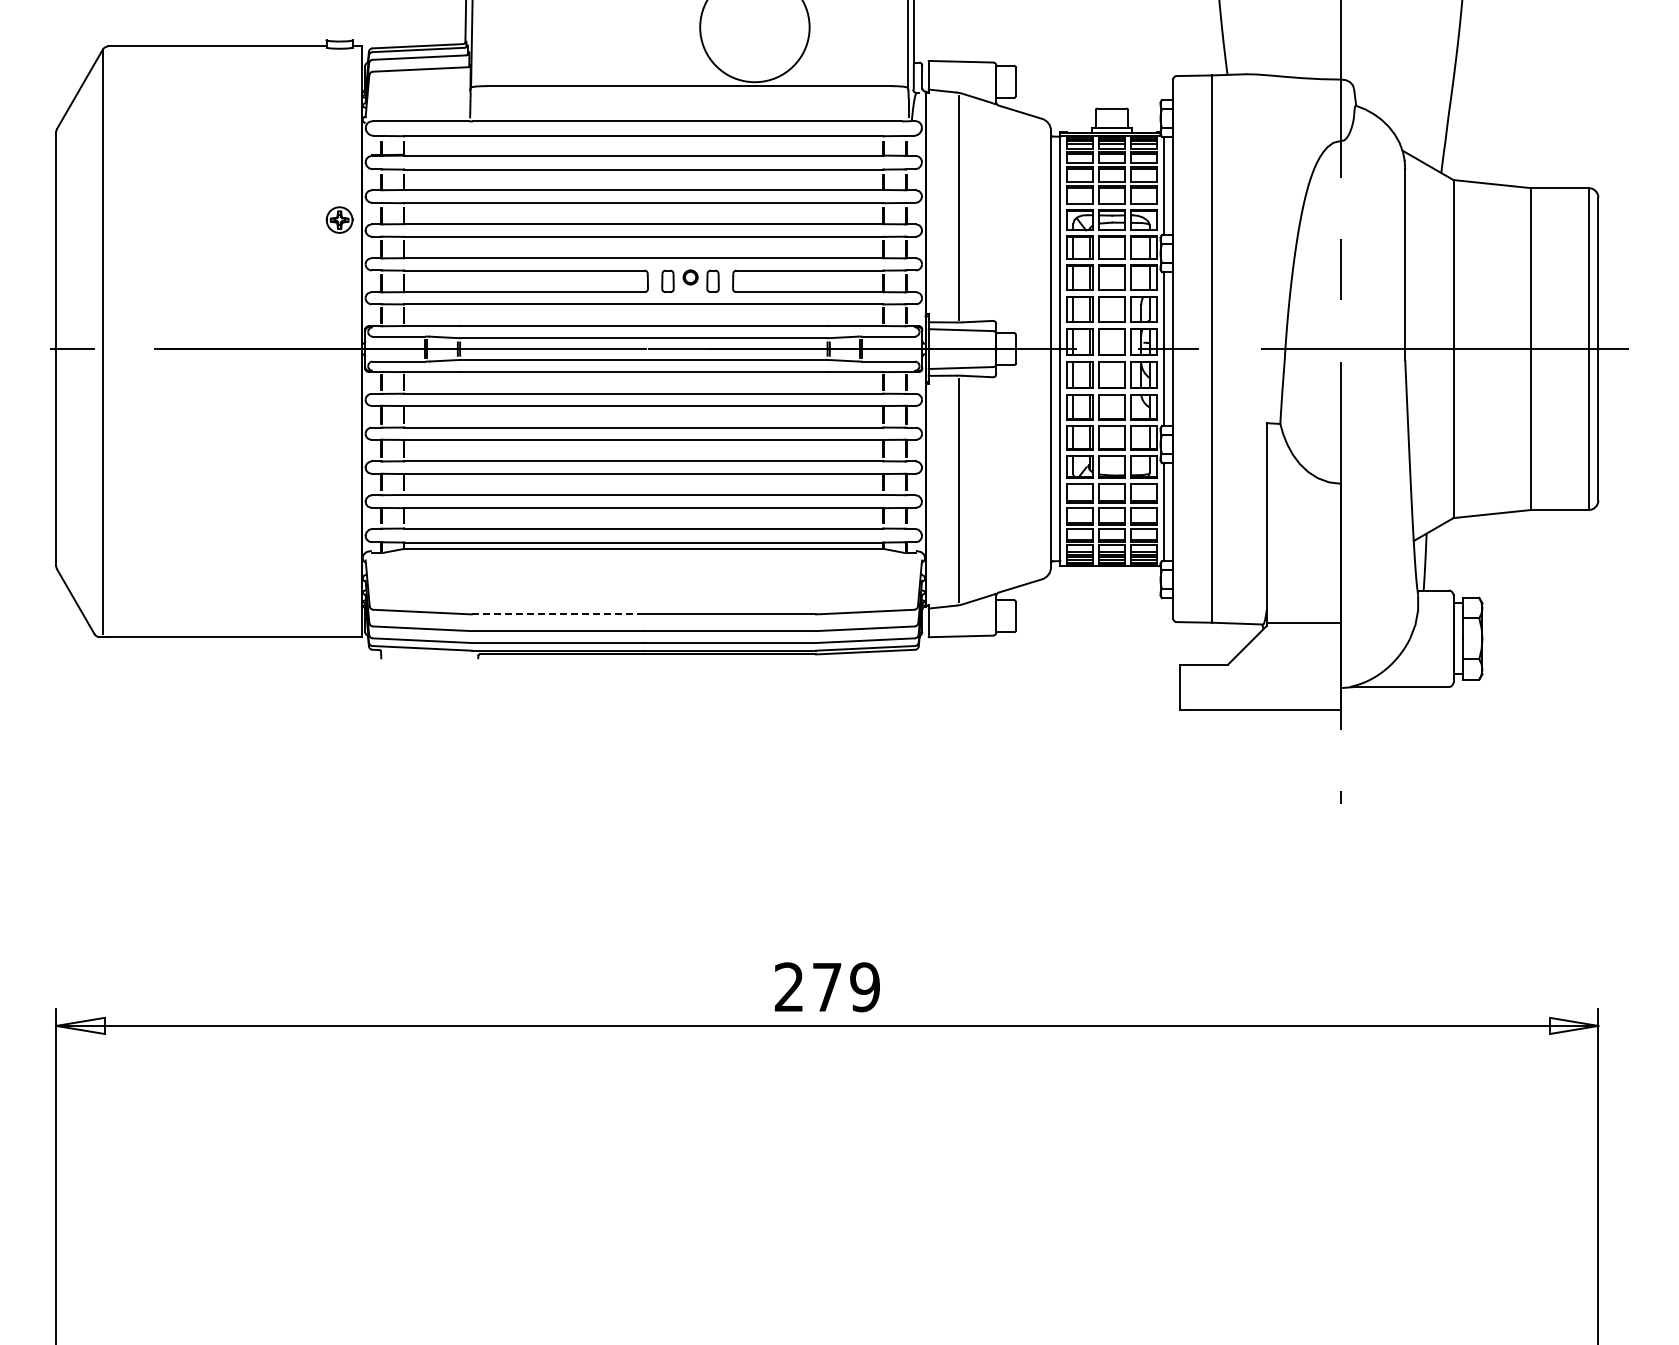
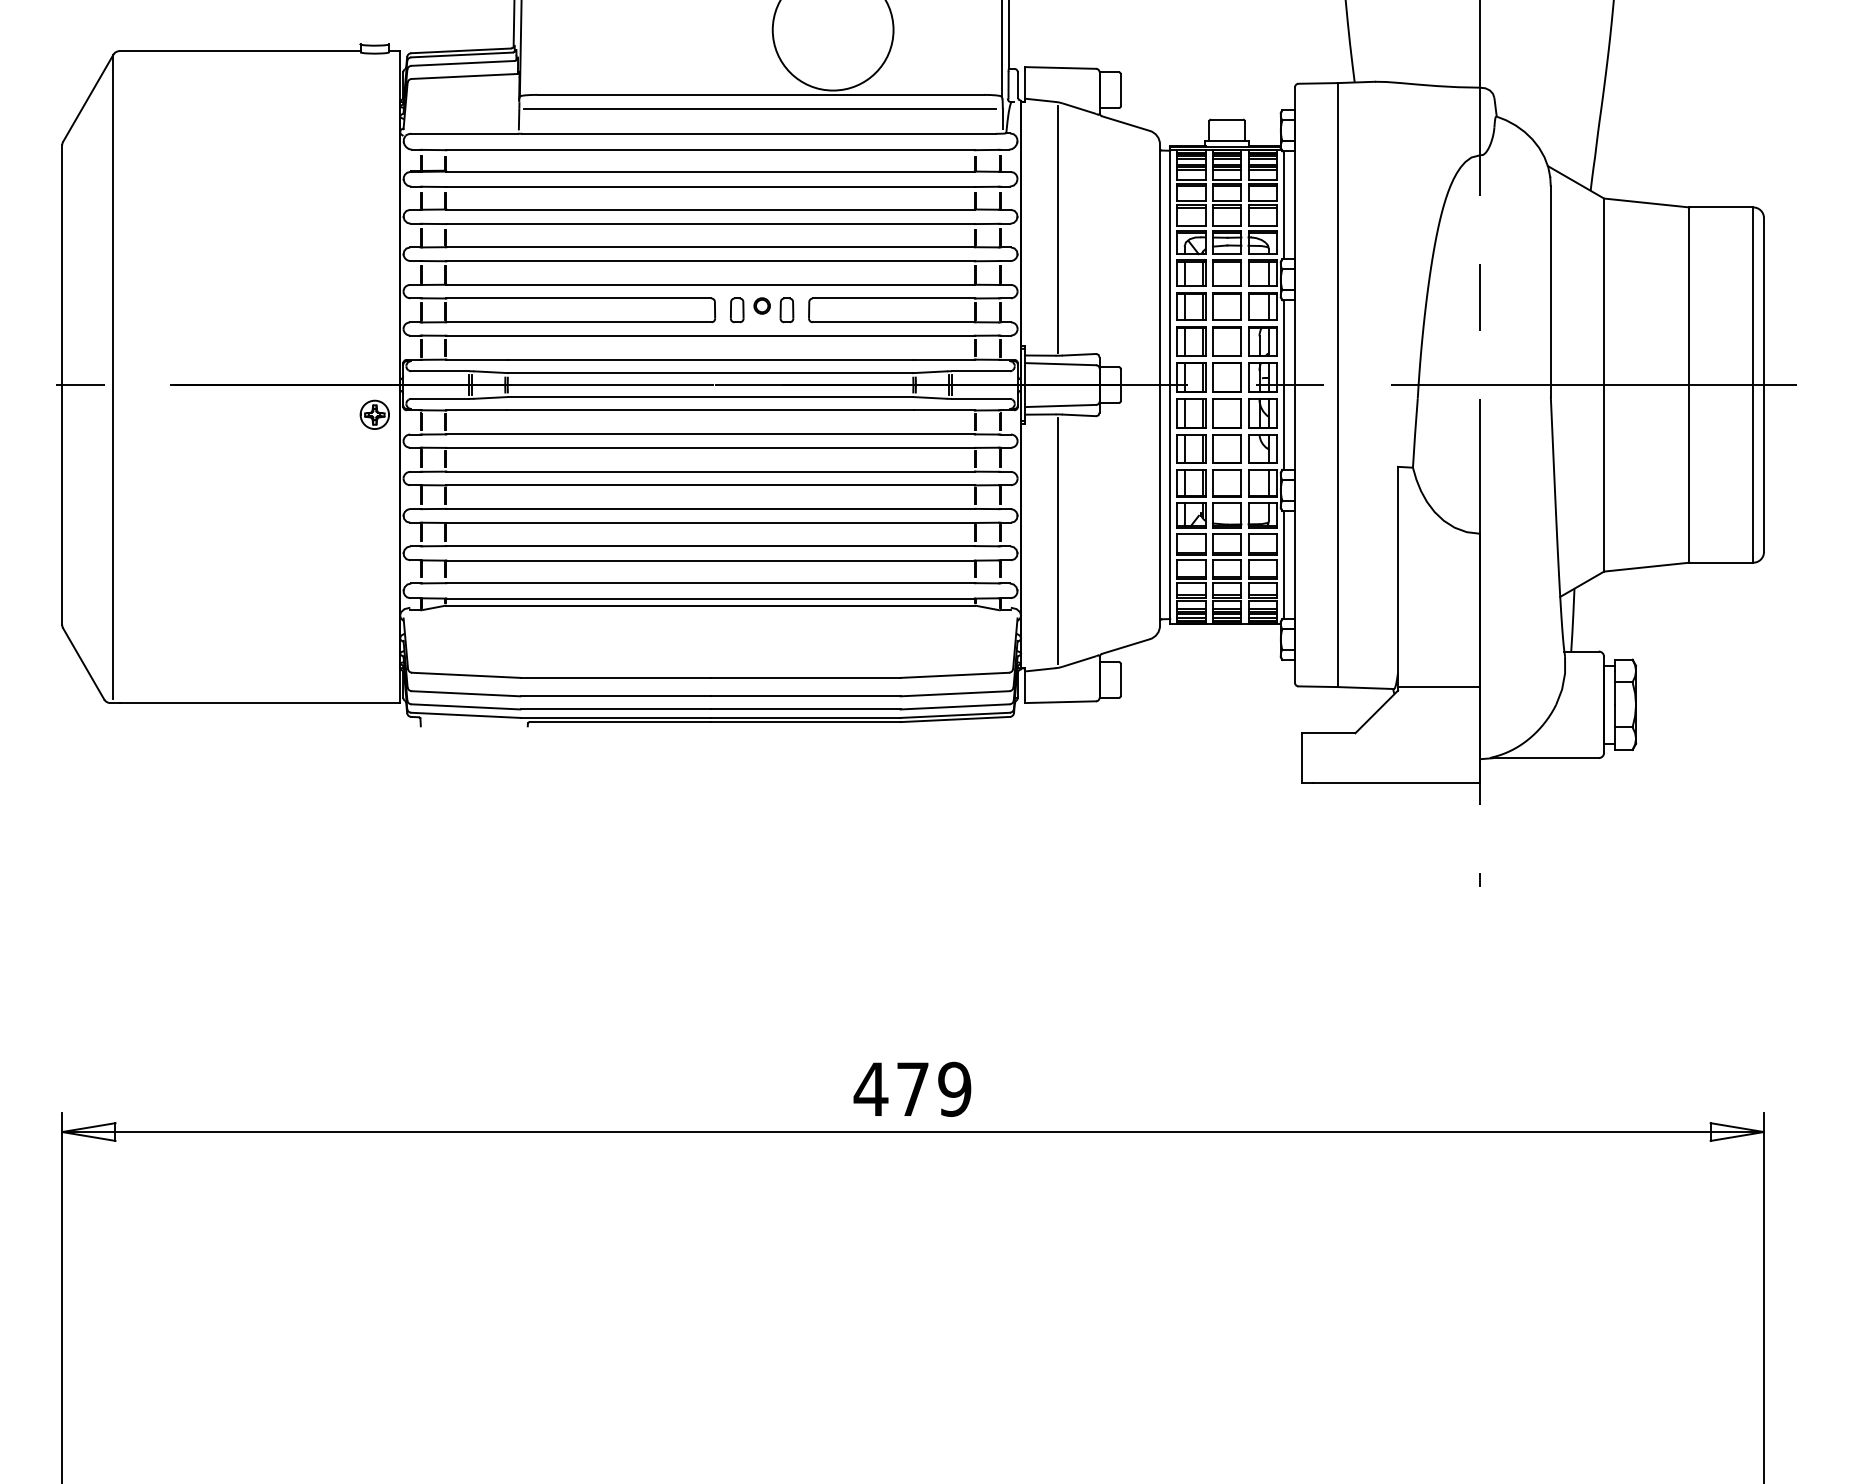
line: (688, 99) -> (759, 109), added
part: (339, 219) -> (374, 414), moved
line: (558, 614) -> (616, 677), dashed -> solid
text: (788, 986) -> (870, 1088), 279 -> 479

